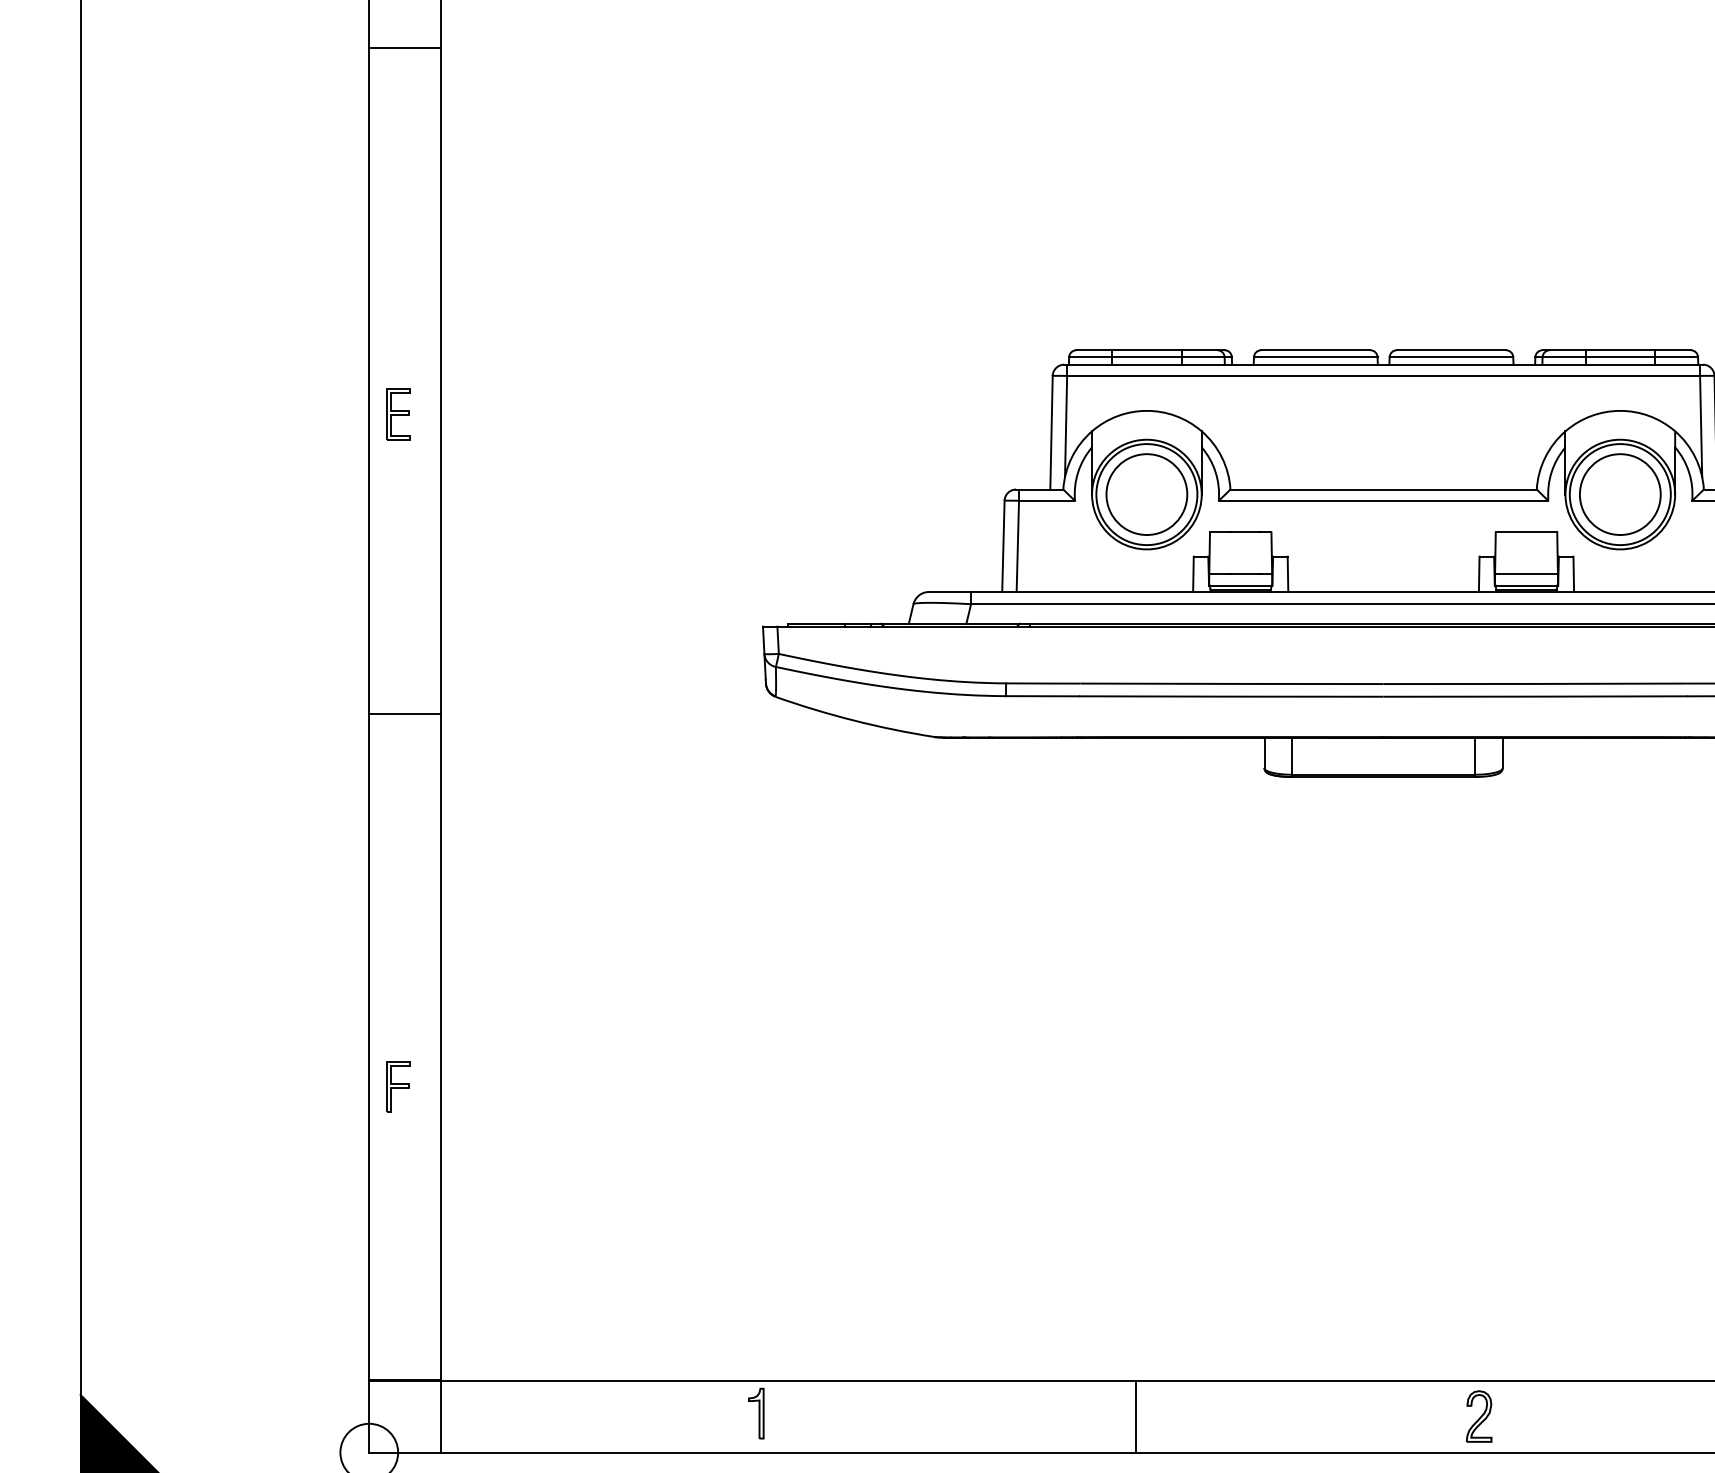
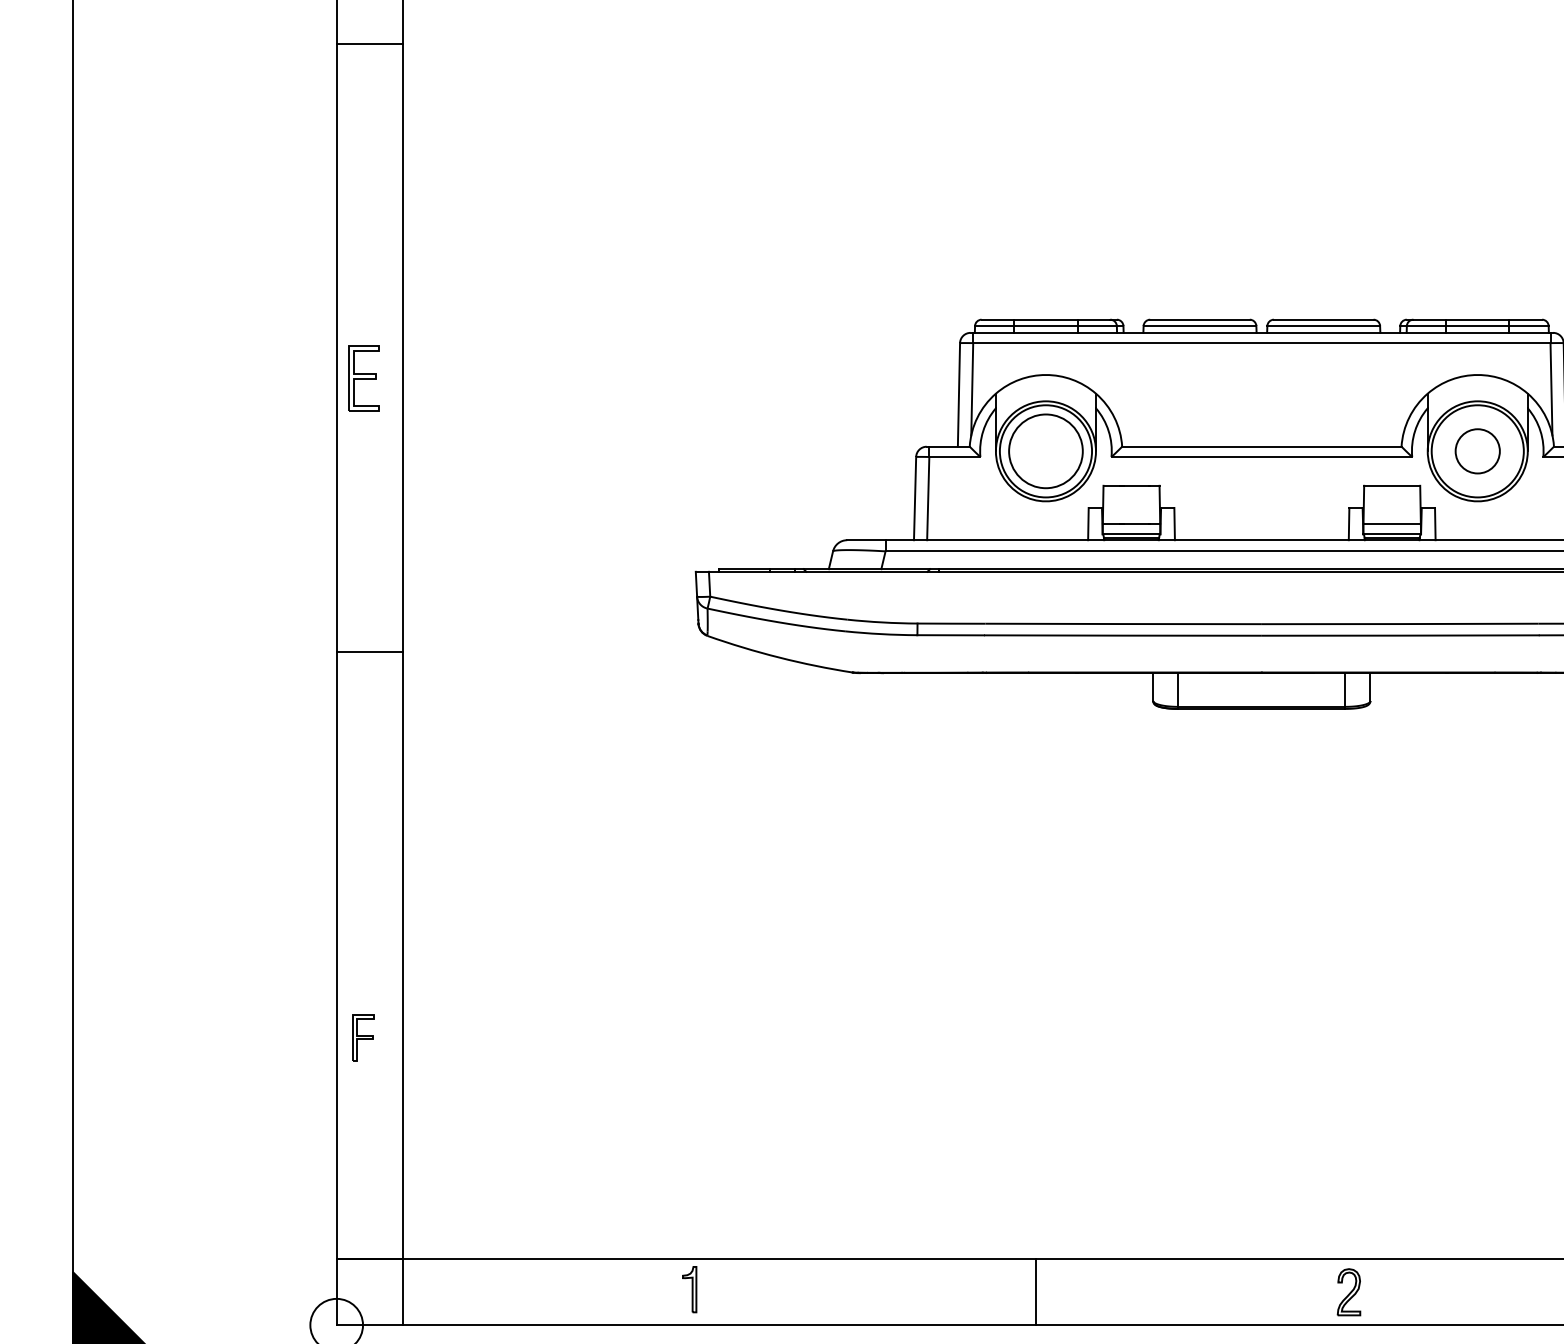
part: (398, 414) -> (363, 378), size x1.4
circle: (1619, 494) -> (1477, 451), size x0.6
part: (398, 1086) -> (363, 1037), moved

